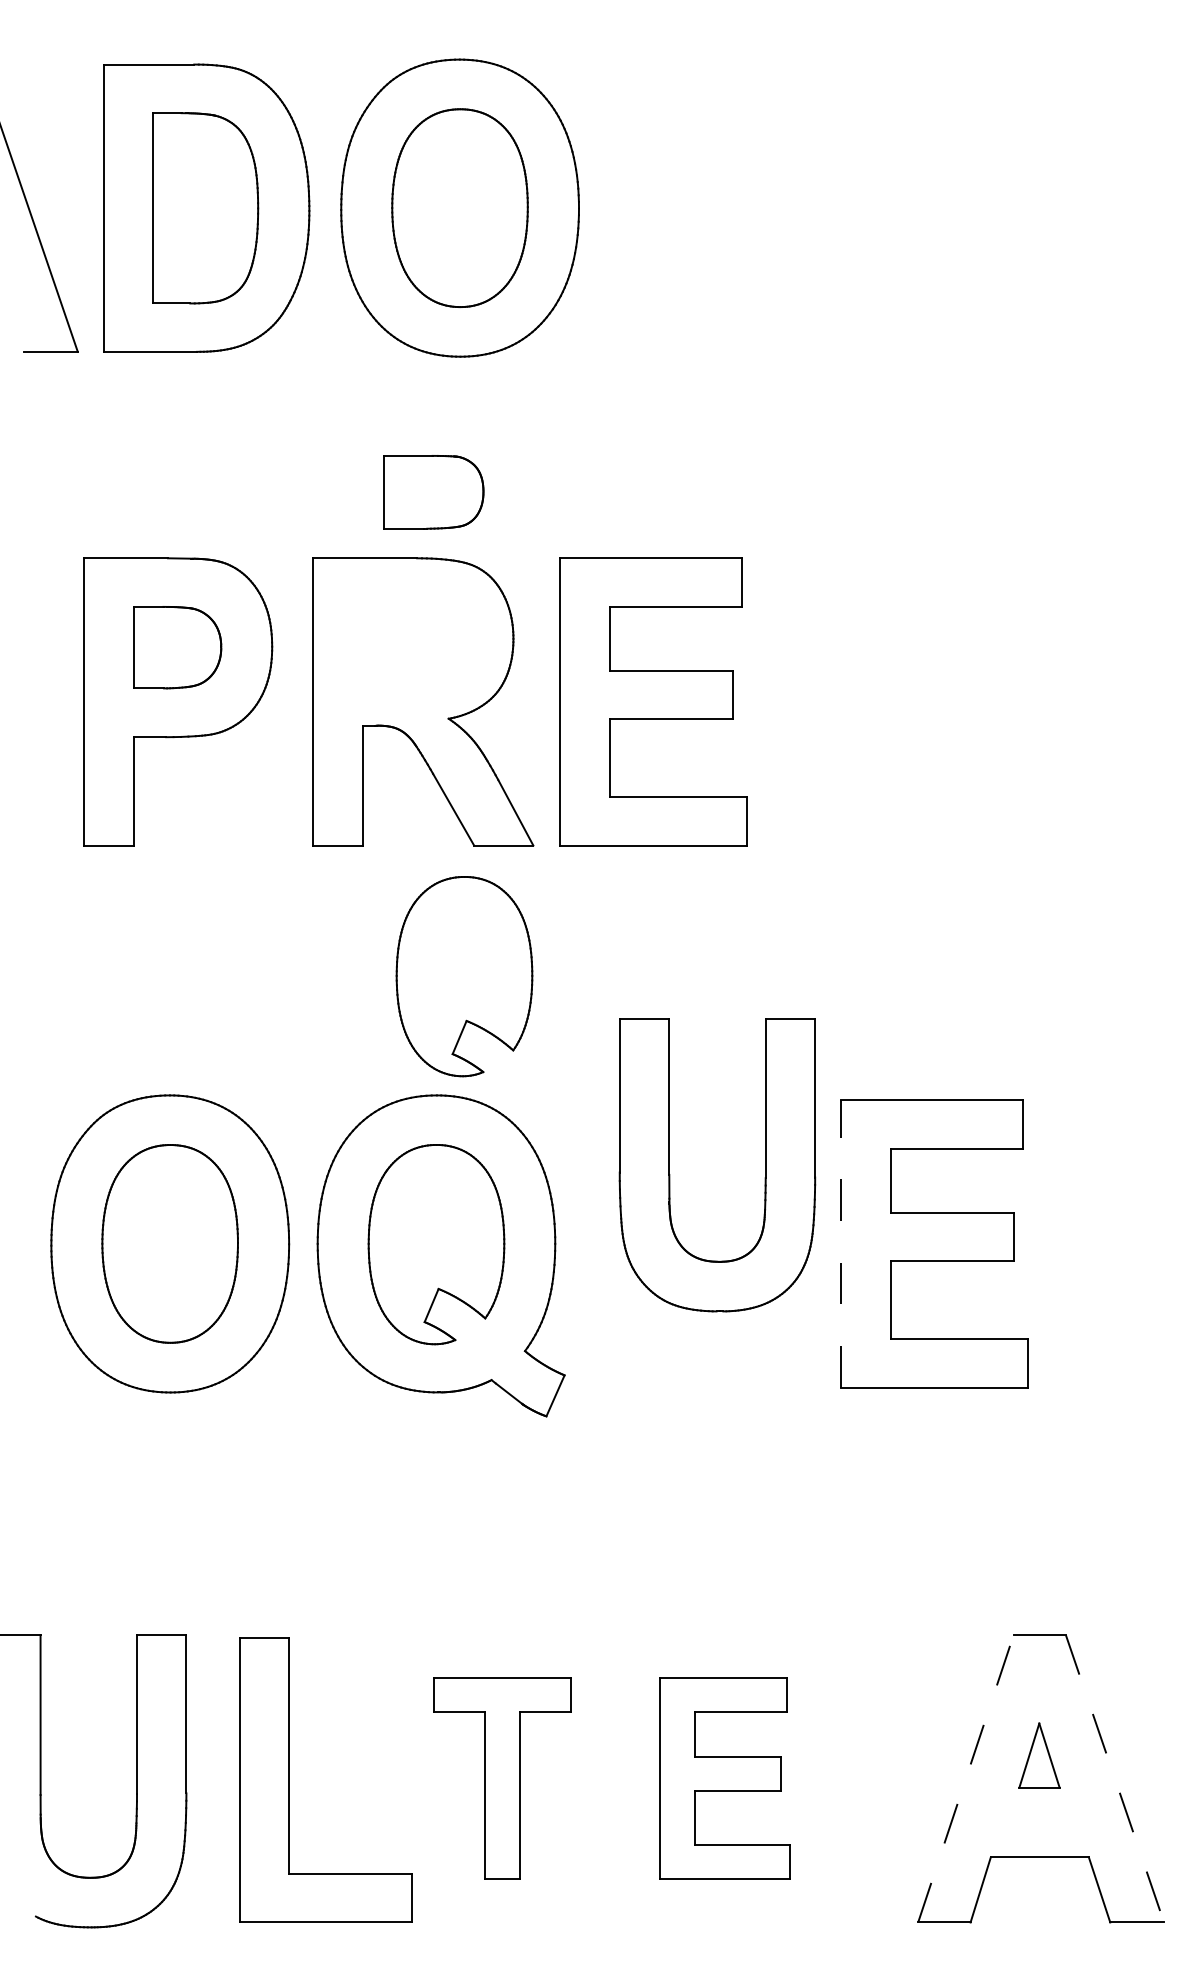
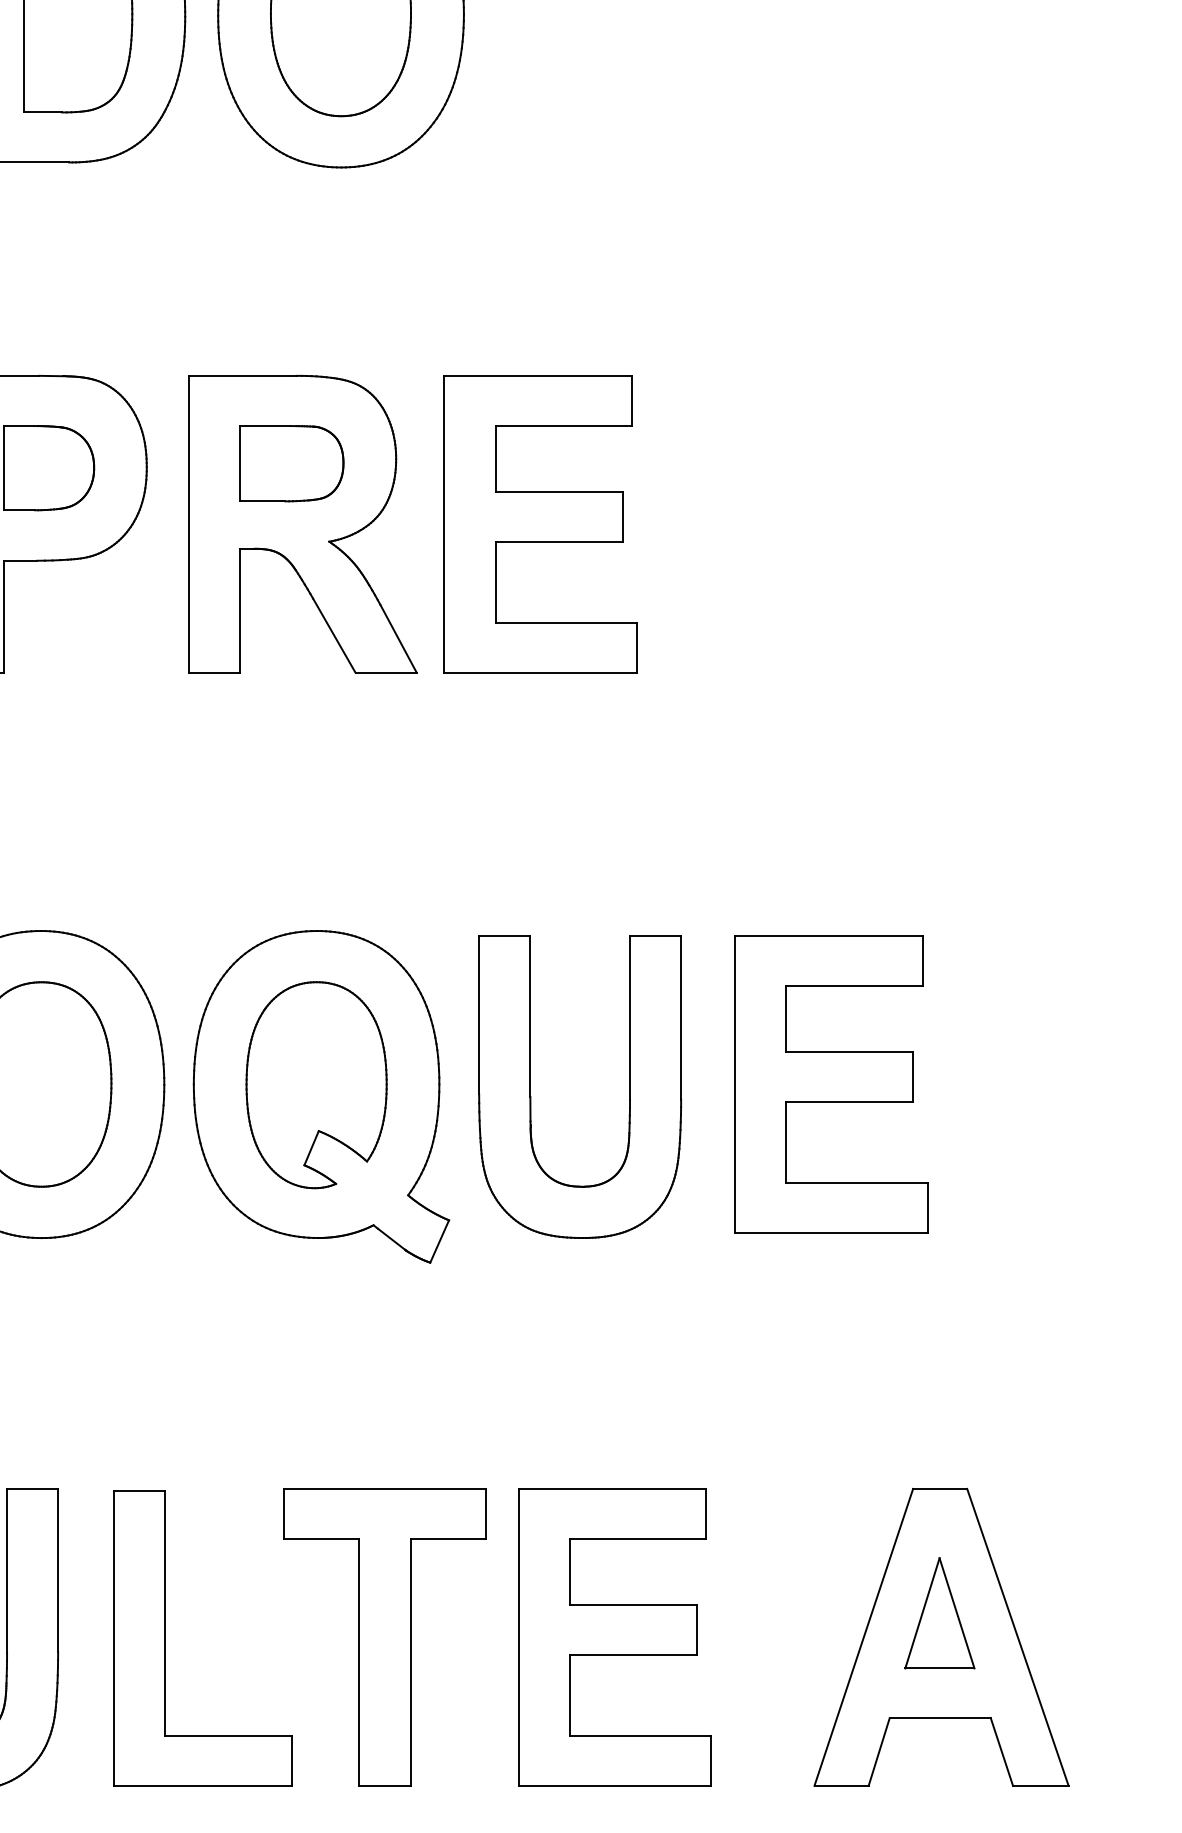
part: (433, 492) -> (291, 463), moved
part: (464, 976) -> (345, 808), removed
part: (670, 1174) -> (531, 1096), moved
line: (841, 1243) -> (735, 1084), dashed -> solid
part: (1039, 1755) -> (939, 1613), size x1.67
part: (502, 1778) -> (384, 1637), size x1.43
part: (724, 1778) -> (614, 1637), size x1.43
line: (966, 1778) -> (864, 1637), dashed -> solid
line: (1115, 1778) -> (1018, 1637), dashed -> solid

